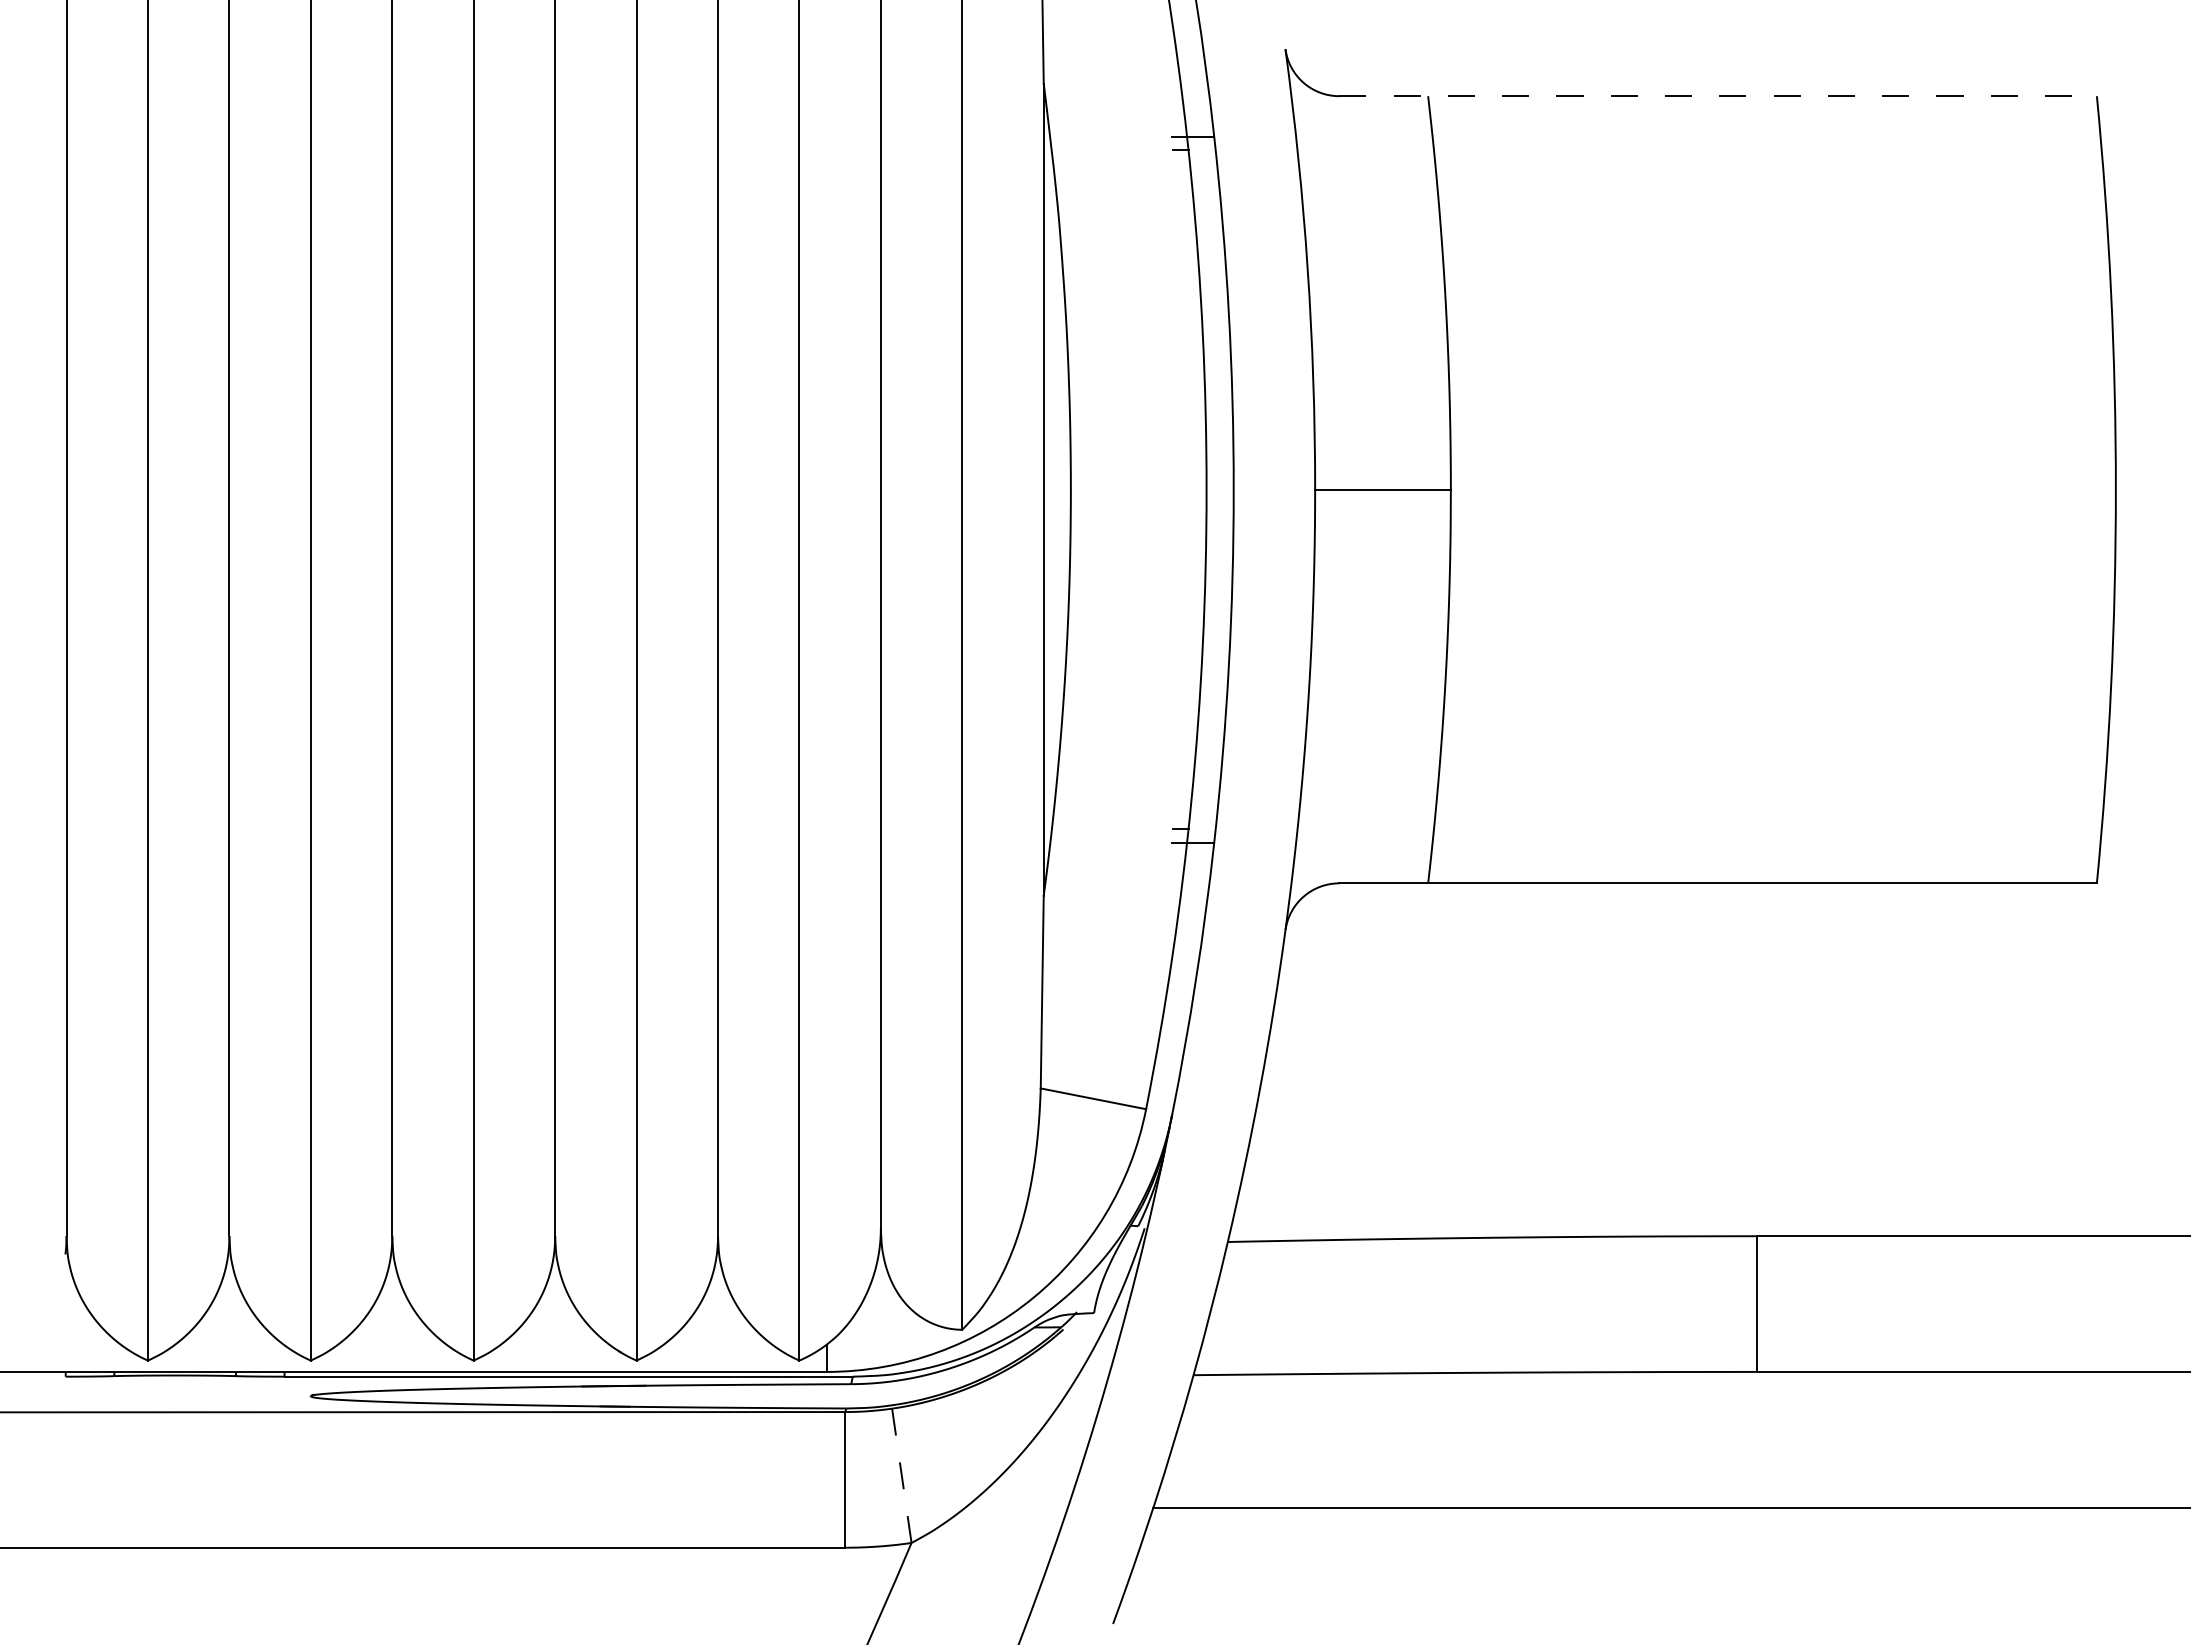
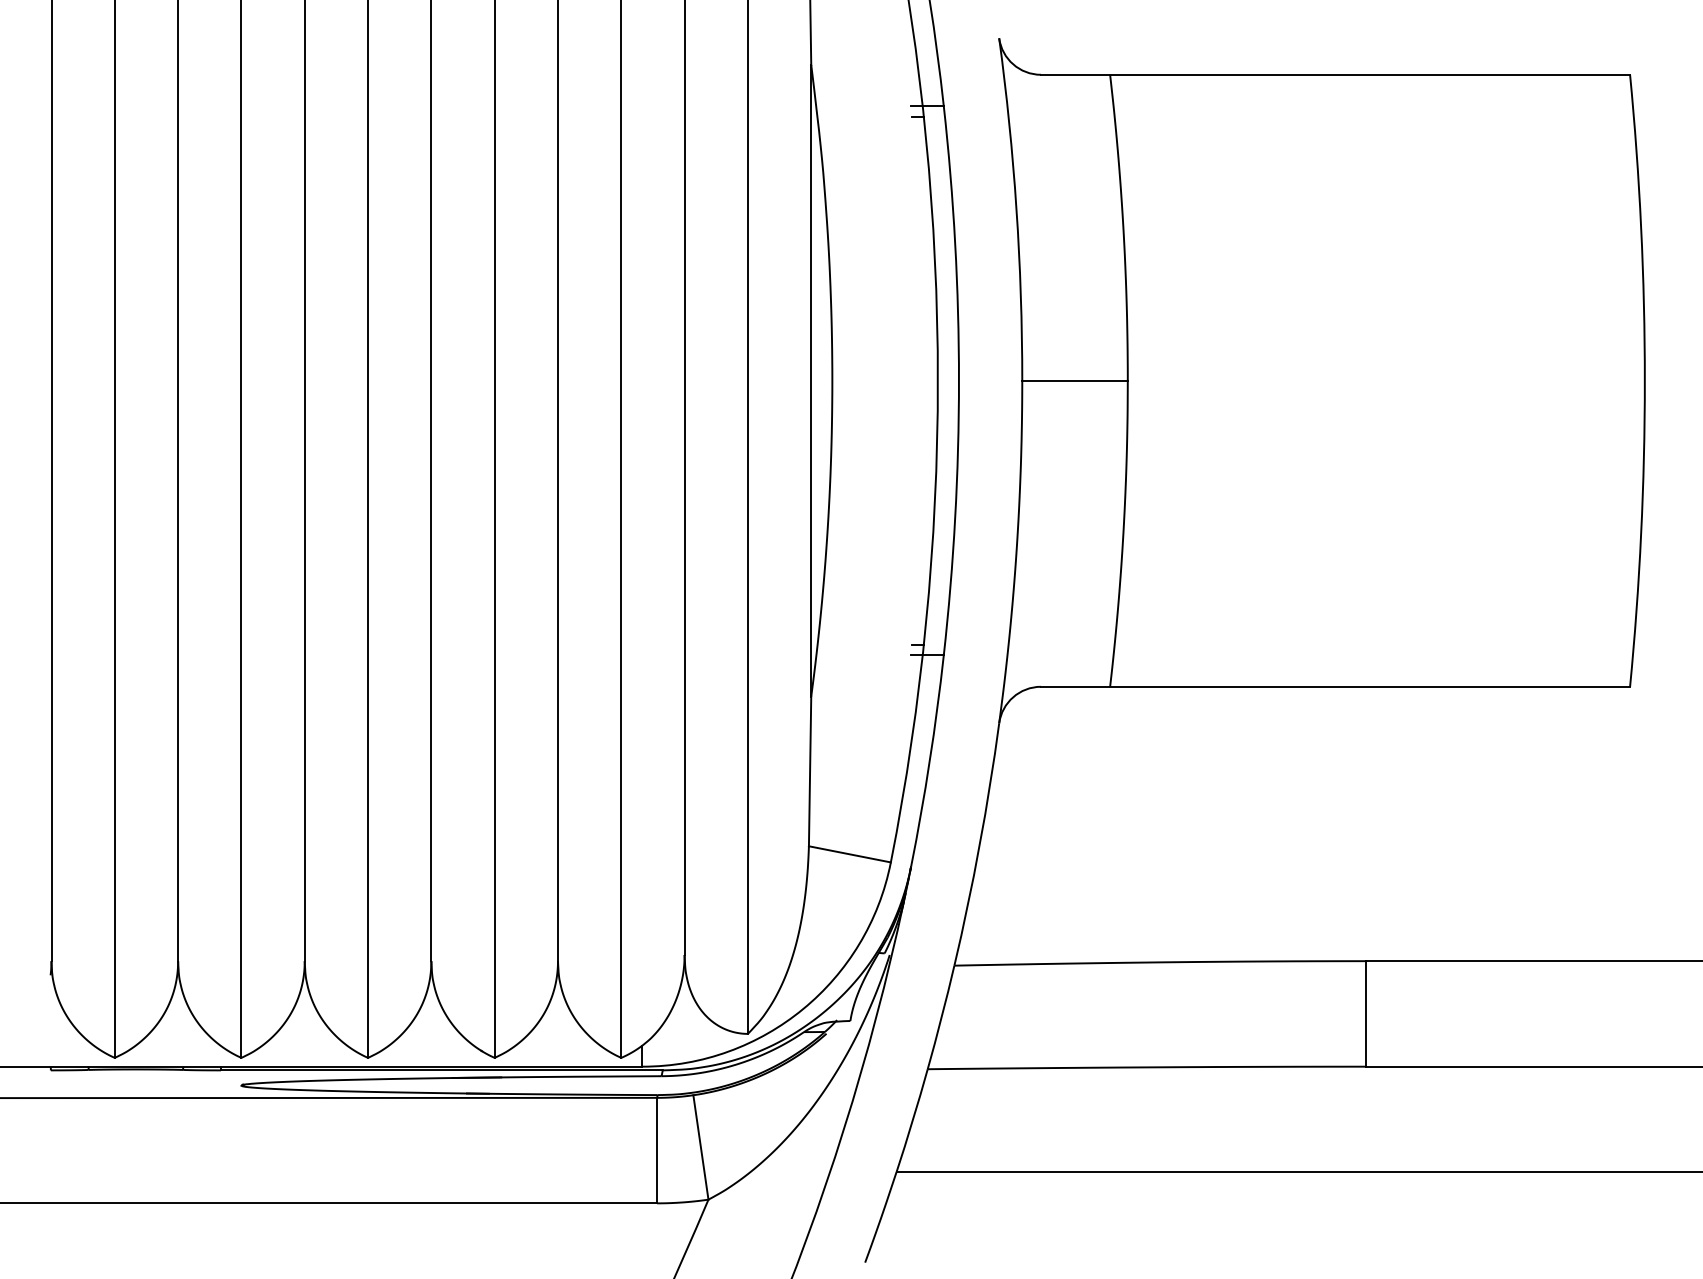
line: (1718, 96) -> (1335, 75), dashed -> solid
line: (901, 1475) -> (700, 1147), dashed -> solid

